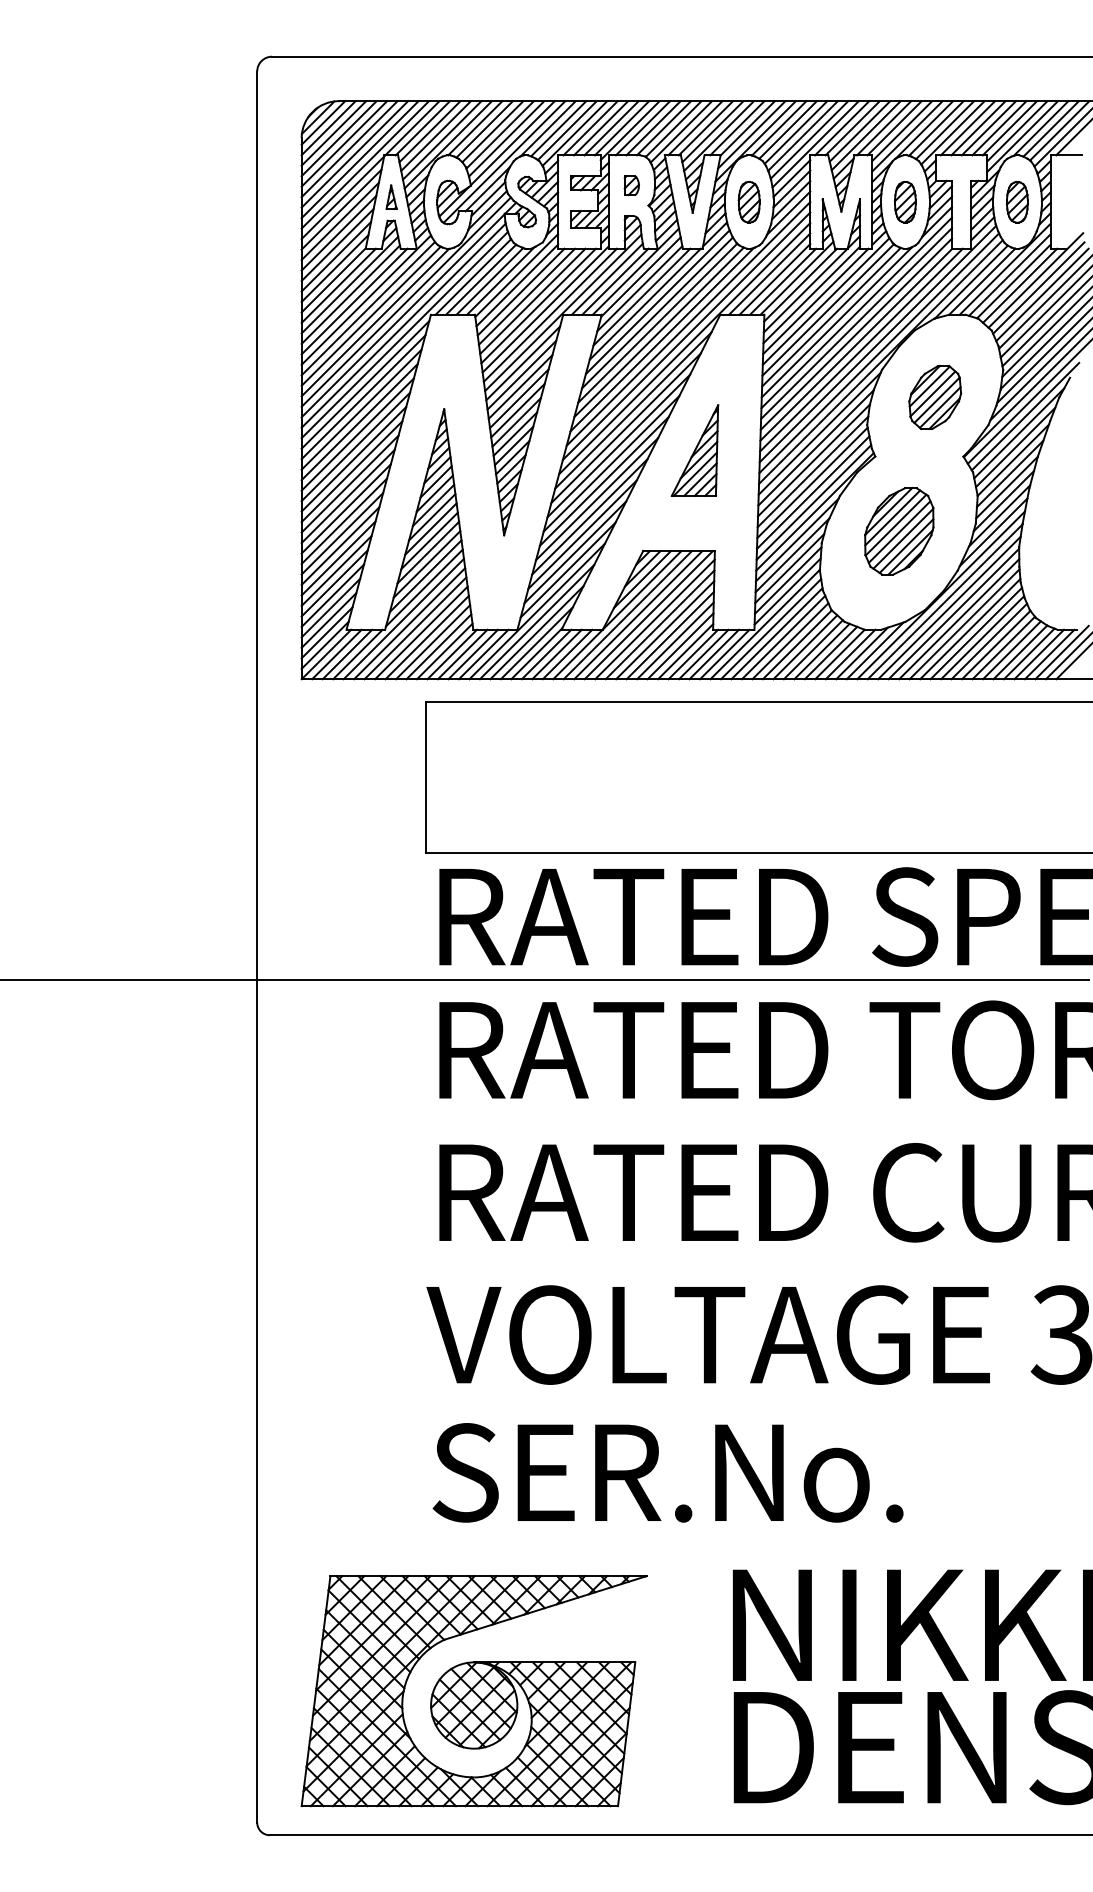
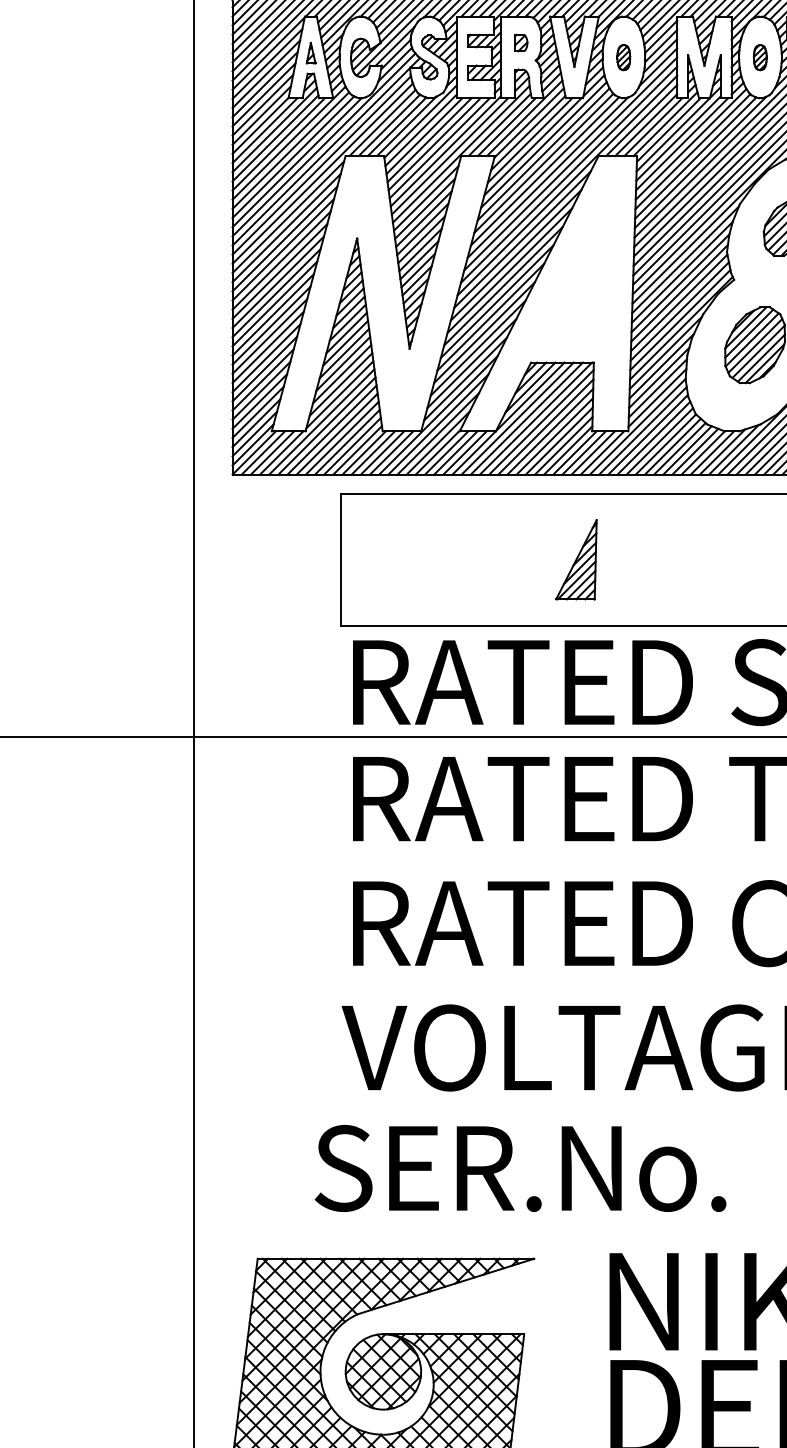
part: (748, 202) -> (623, 57), size x0.7
part: (904, 202) -> (759, 57), size x0.7
part: (694, 450) -> (576, 559), moved
text: (667, 1472) -> (520, 1168), moved

